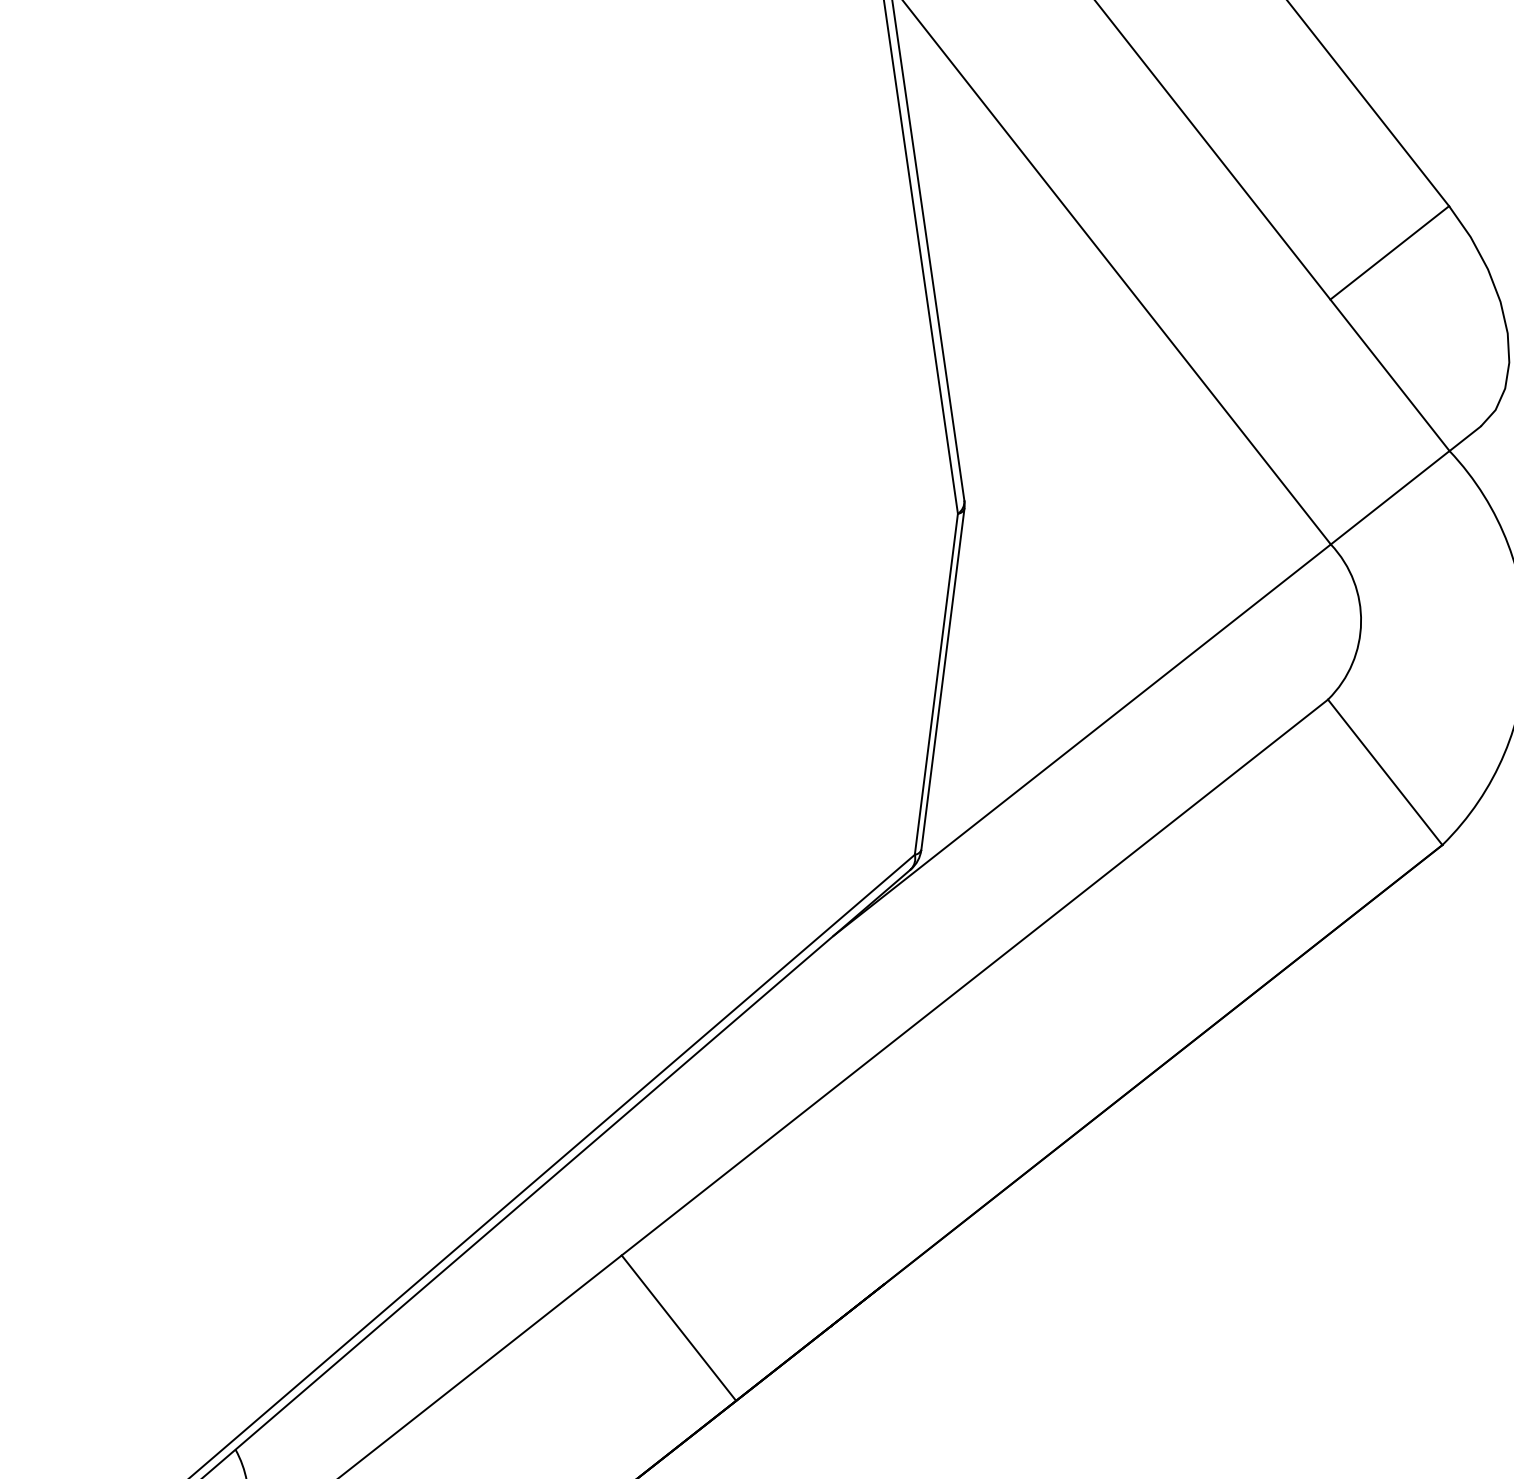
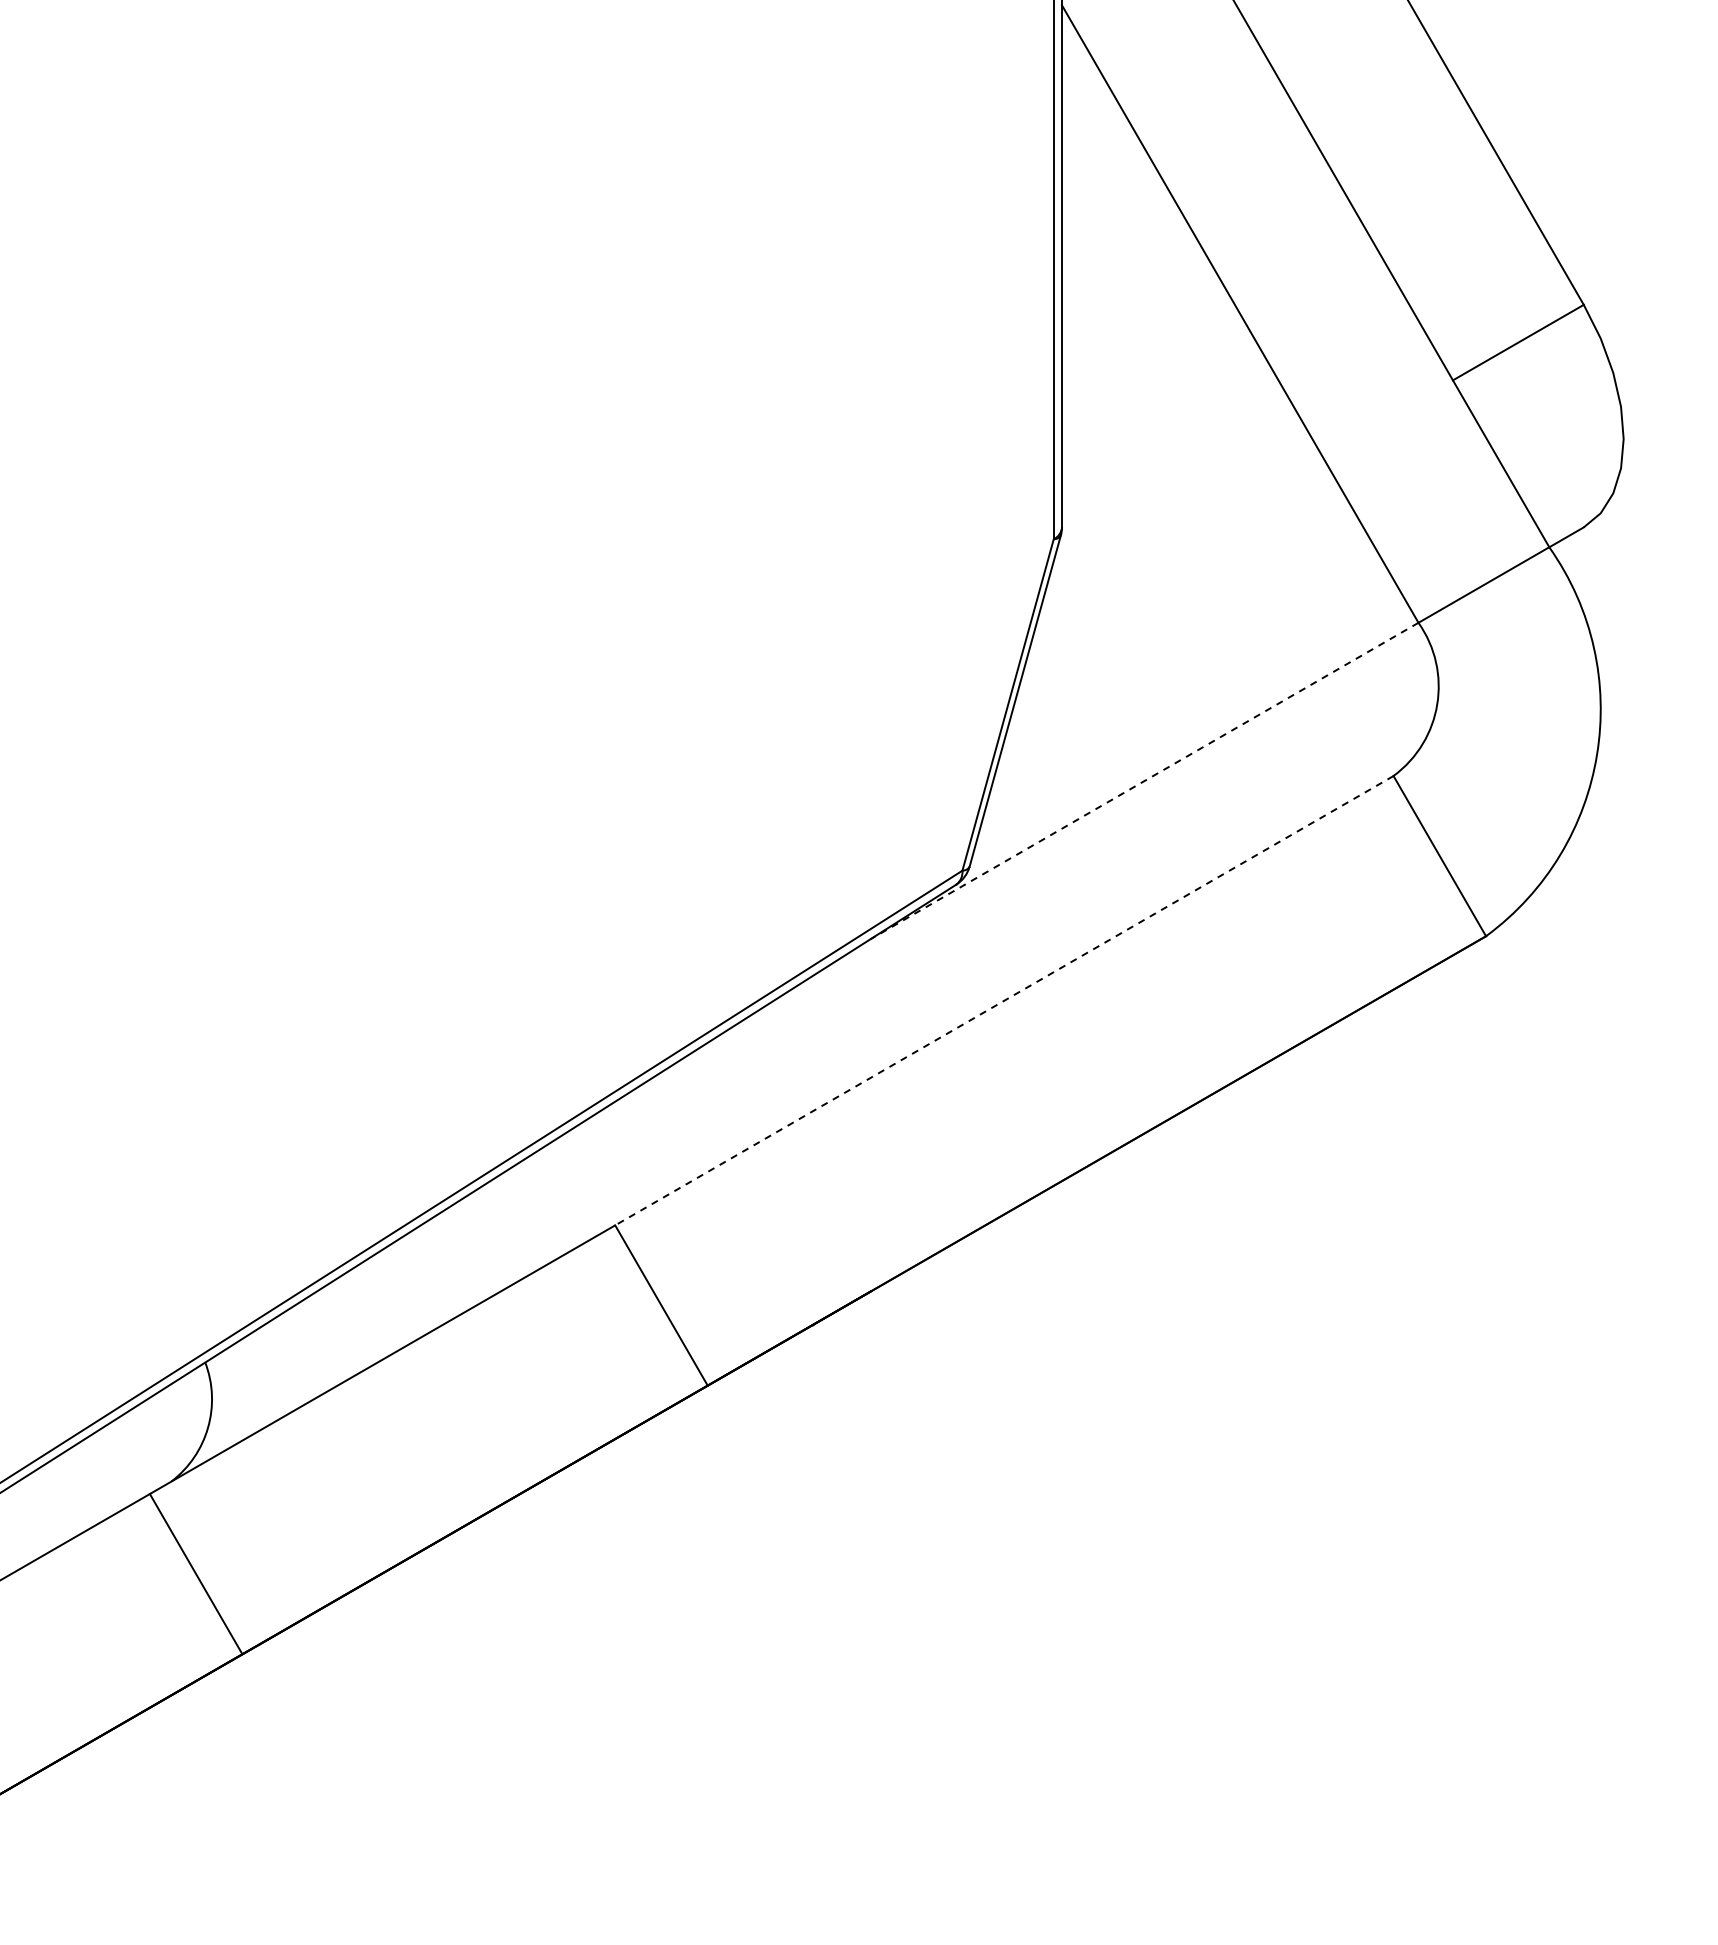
line: (1082, 740) -> (1144, 781), solid -> dashed
line: (973, 977) -> (1003, 1000), solid -> dashed

